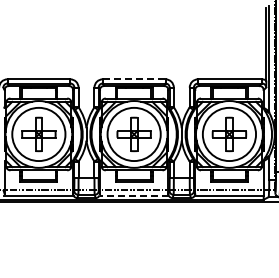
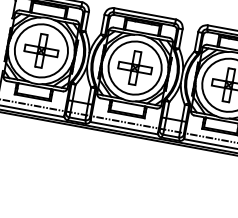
line: (134, 79) -> (145, 14), dashed -> solid
line: (134, 195) -> (124, 128), dashed -> solid

